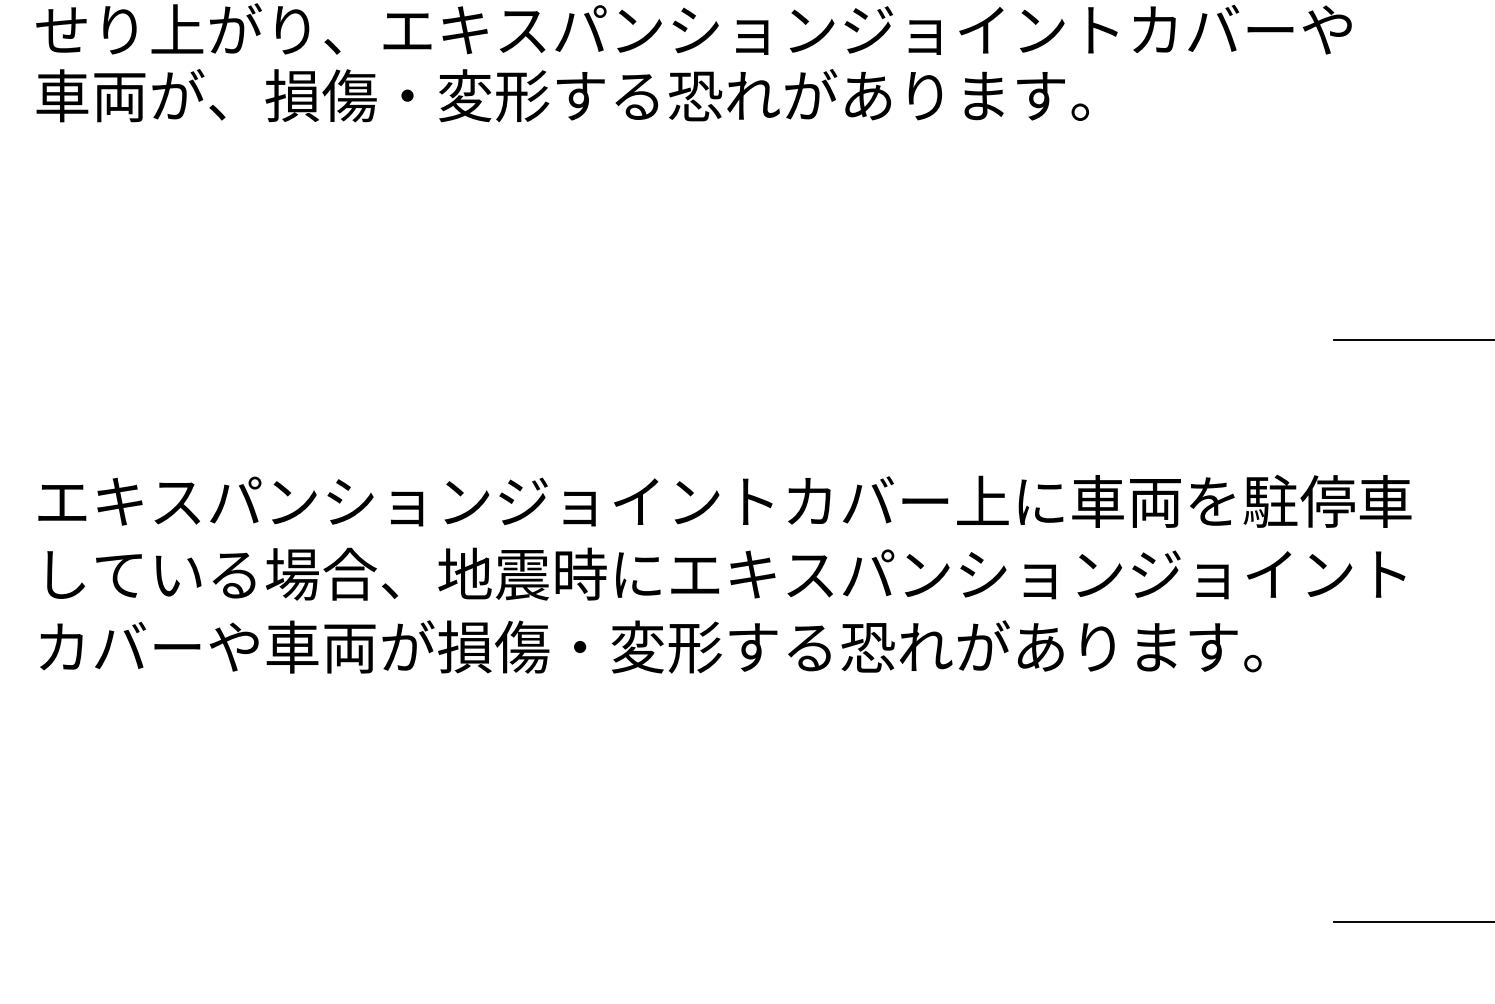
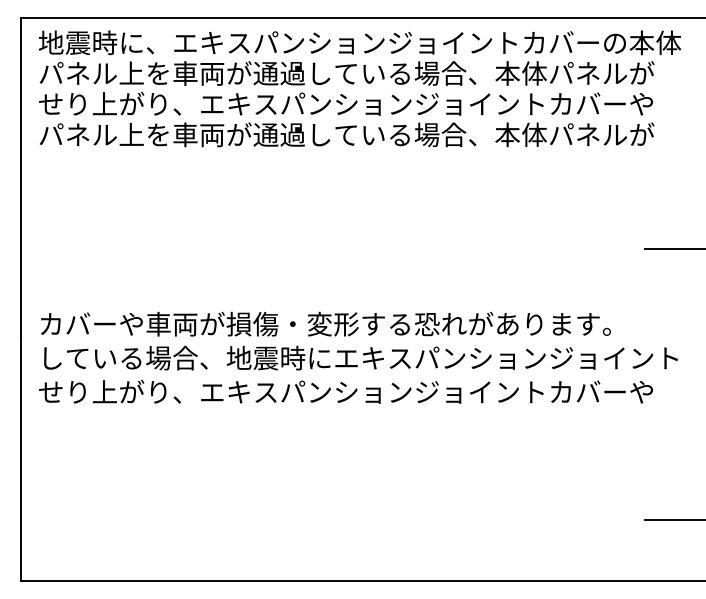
text: (695, 94) -> (346, 134), 車両が、損傷・変形する恐れがあります。 -> パネル上を車両が通過している場合、本体パネルが
text: (725, 499) -> (360, 323), エキスパンションジョイントカバー上に車両を駐停車 -> カバーや車両が損傷・変形する恐れがあります。
text: (692, 645) -> (345, 391), カバーや車両が損傷・変形する恐れがあります。 -> せり上がり、エキスパンションジョイントカバーや

